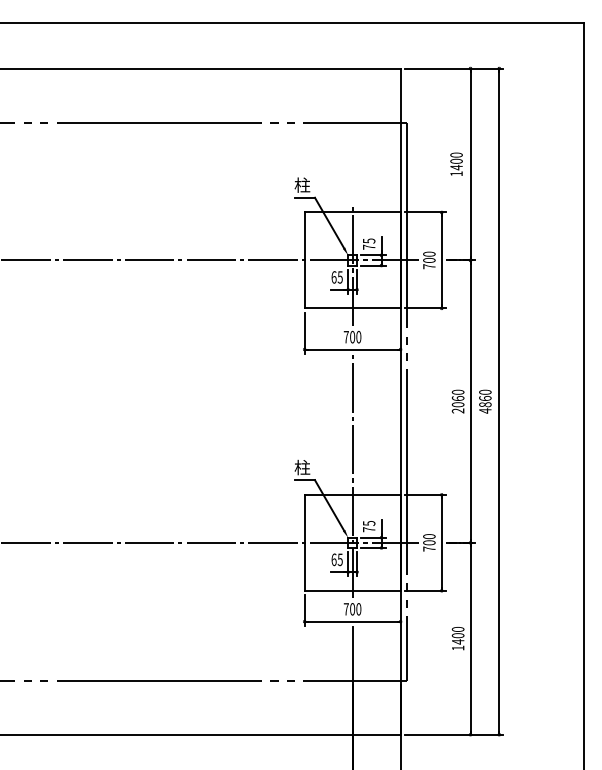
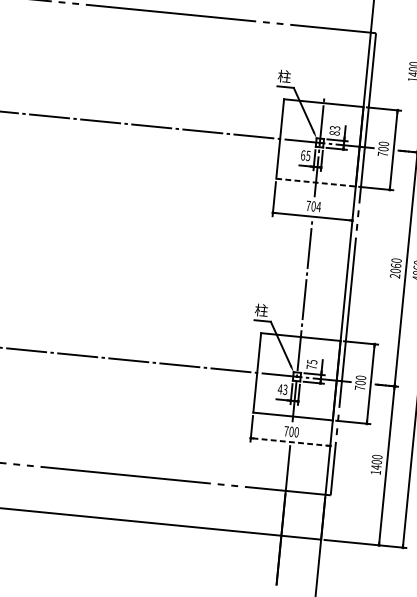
text: (368, 243) -> (334, 130), 75 -> 83
line: (352, 308) -> (315, 182), solid -> dashed
text: (358, 336) -> (318, 206), 700 -> 704
text: (336, 559) -> (282, 389), 65 -> 43
line: (352, 621) -> (290, 441), solid -> dashed

